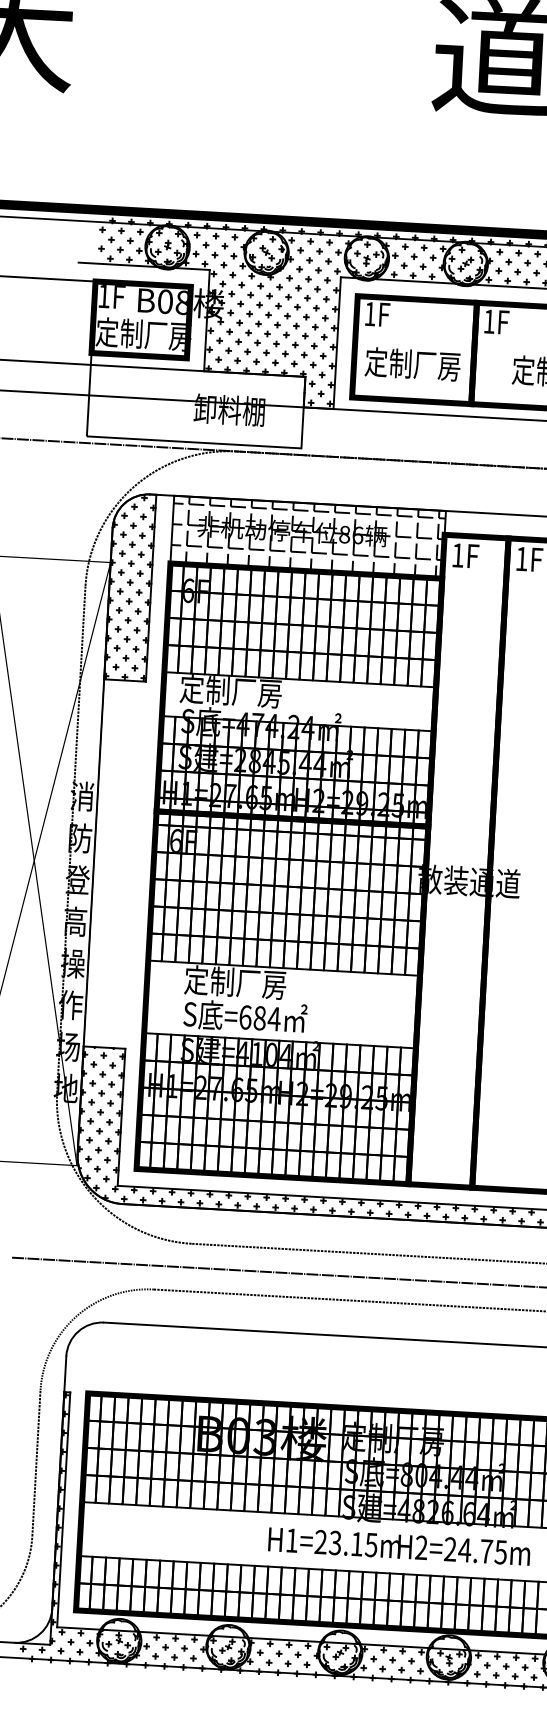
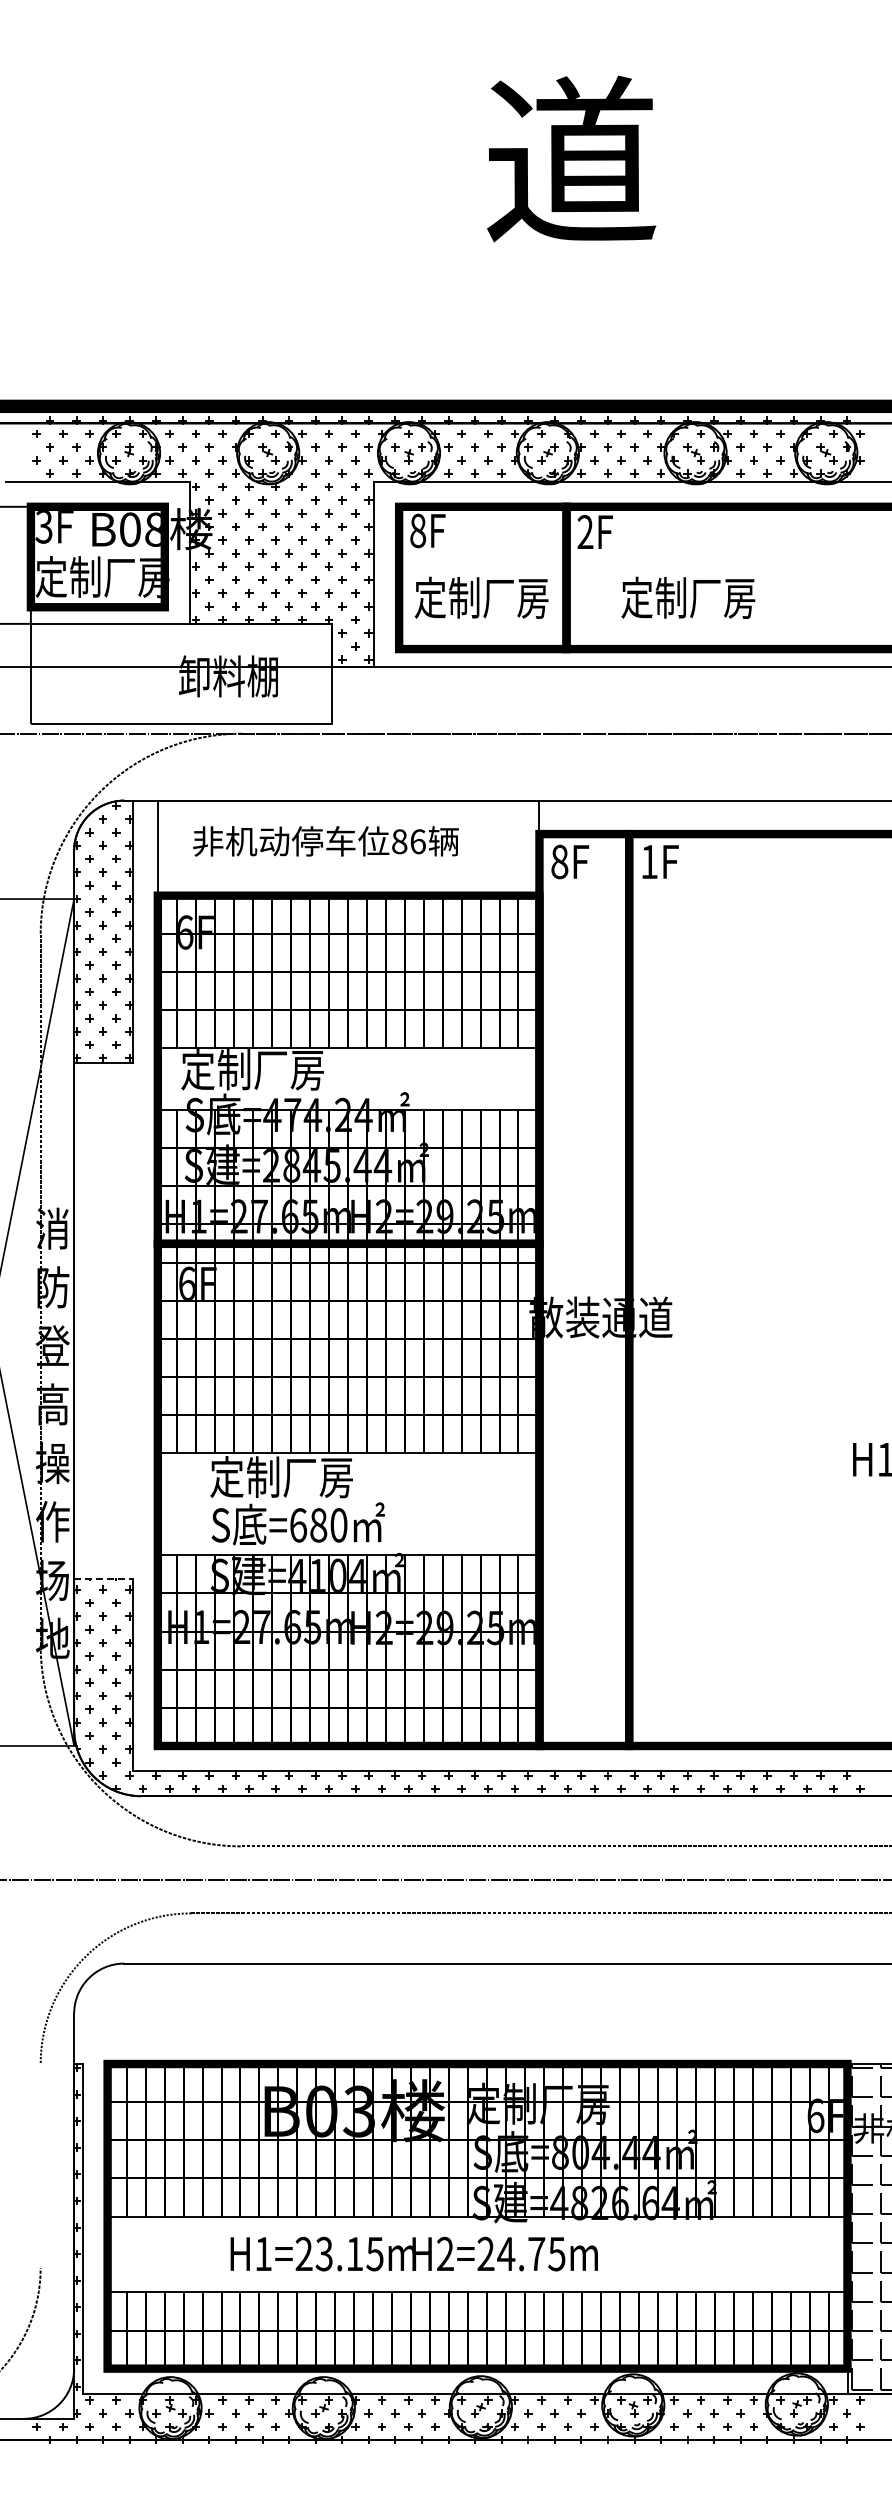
text: (103, 296) -> (43, 527), 1F -> 3F
text: (370, 313) -> (418, 530), 1F -> 8F
text: (489, 321) -> (585, 531), 1F -> 2F
hatch: (308, 536) -> (348, 847), removed
text: (457, 555) -> (559, 861), 1F -> 8F
text: (274, 1019) -> (338, 1525), =684 -> =680
line: (104, 1047) -> (103, 1578), solid -> dashed
line: (36, 1463) -> (40, 2166), removed
text: (398, 1546) -> (413, 2253), moved

